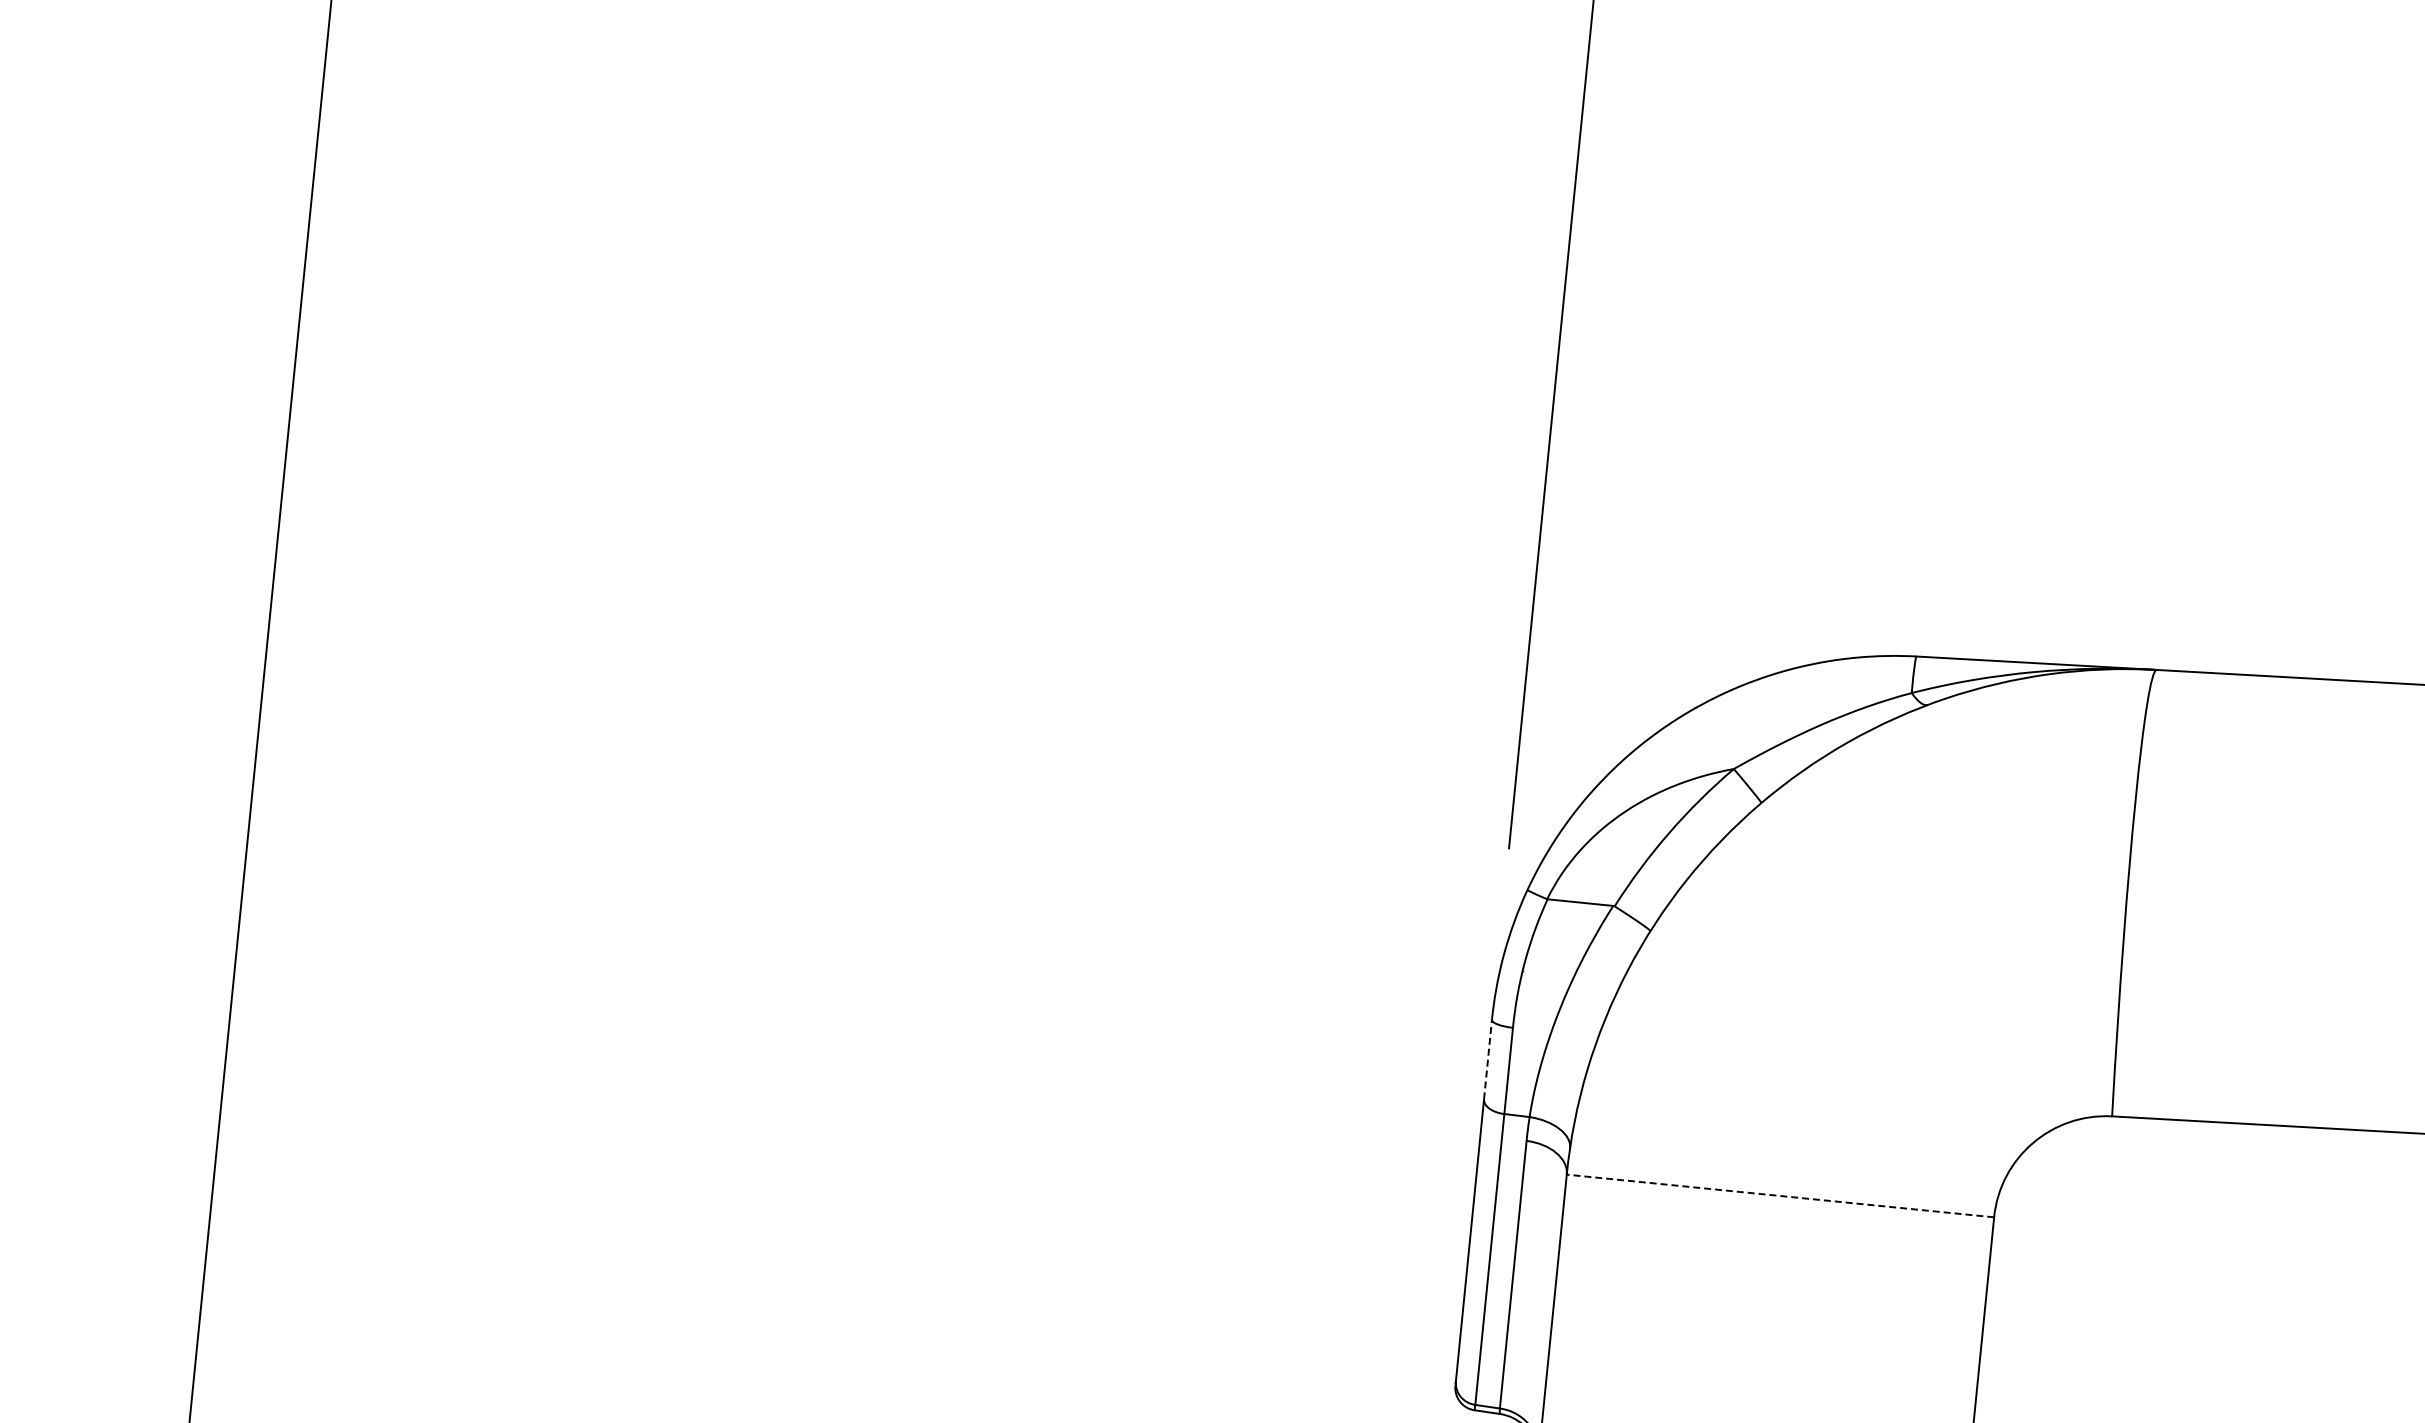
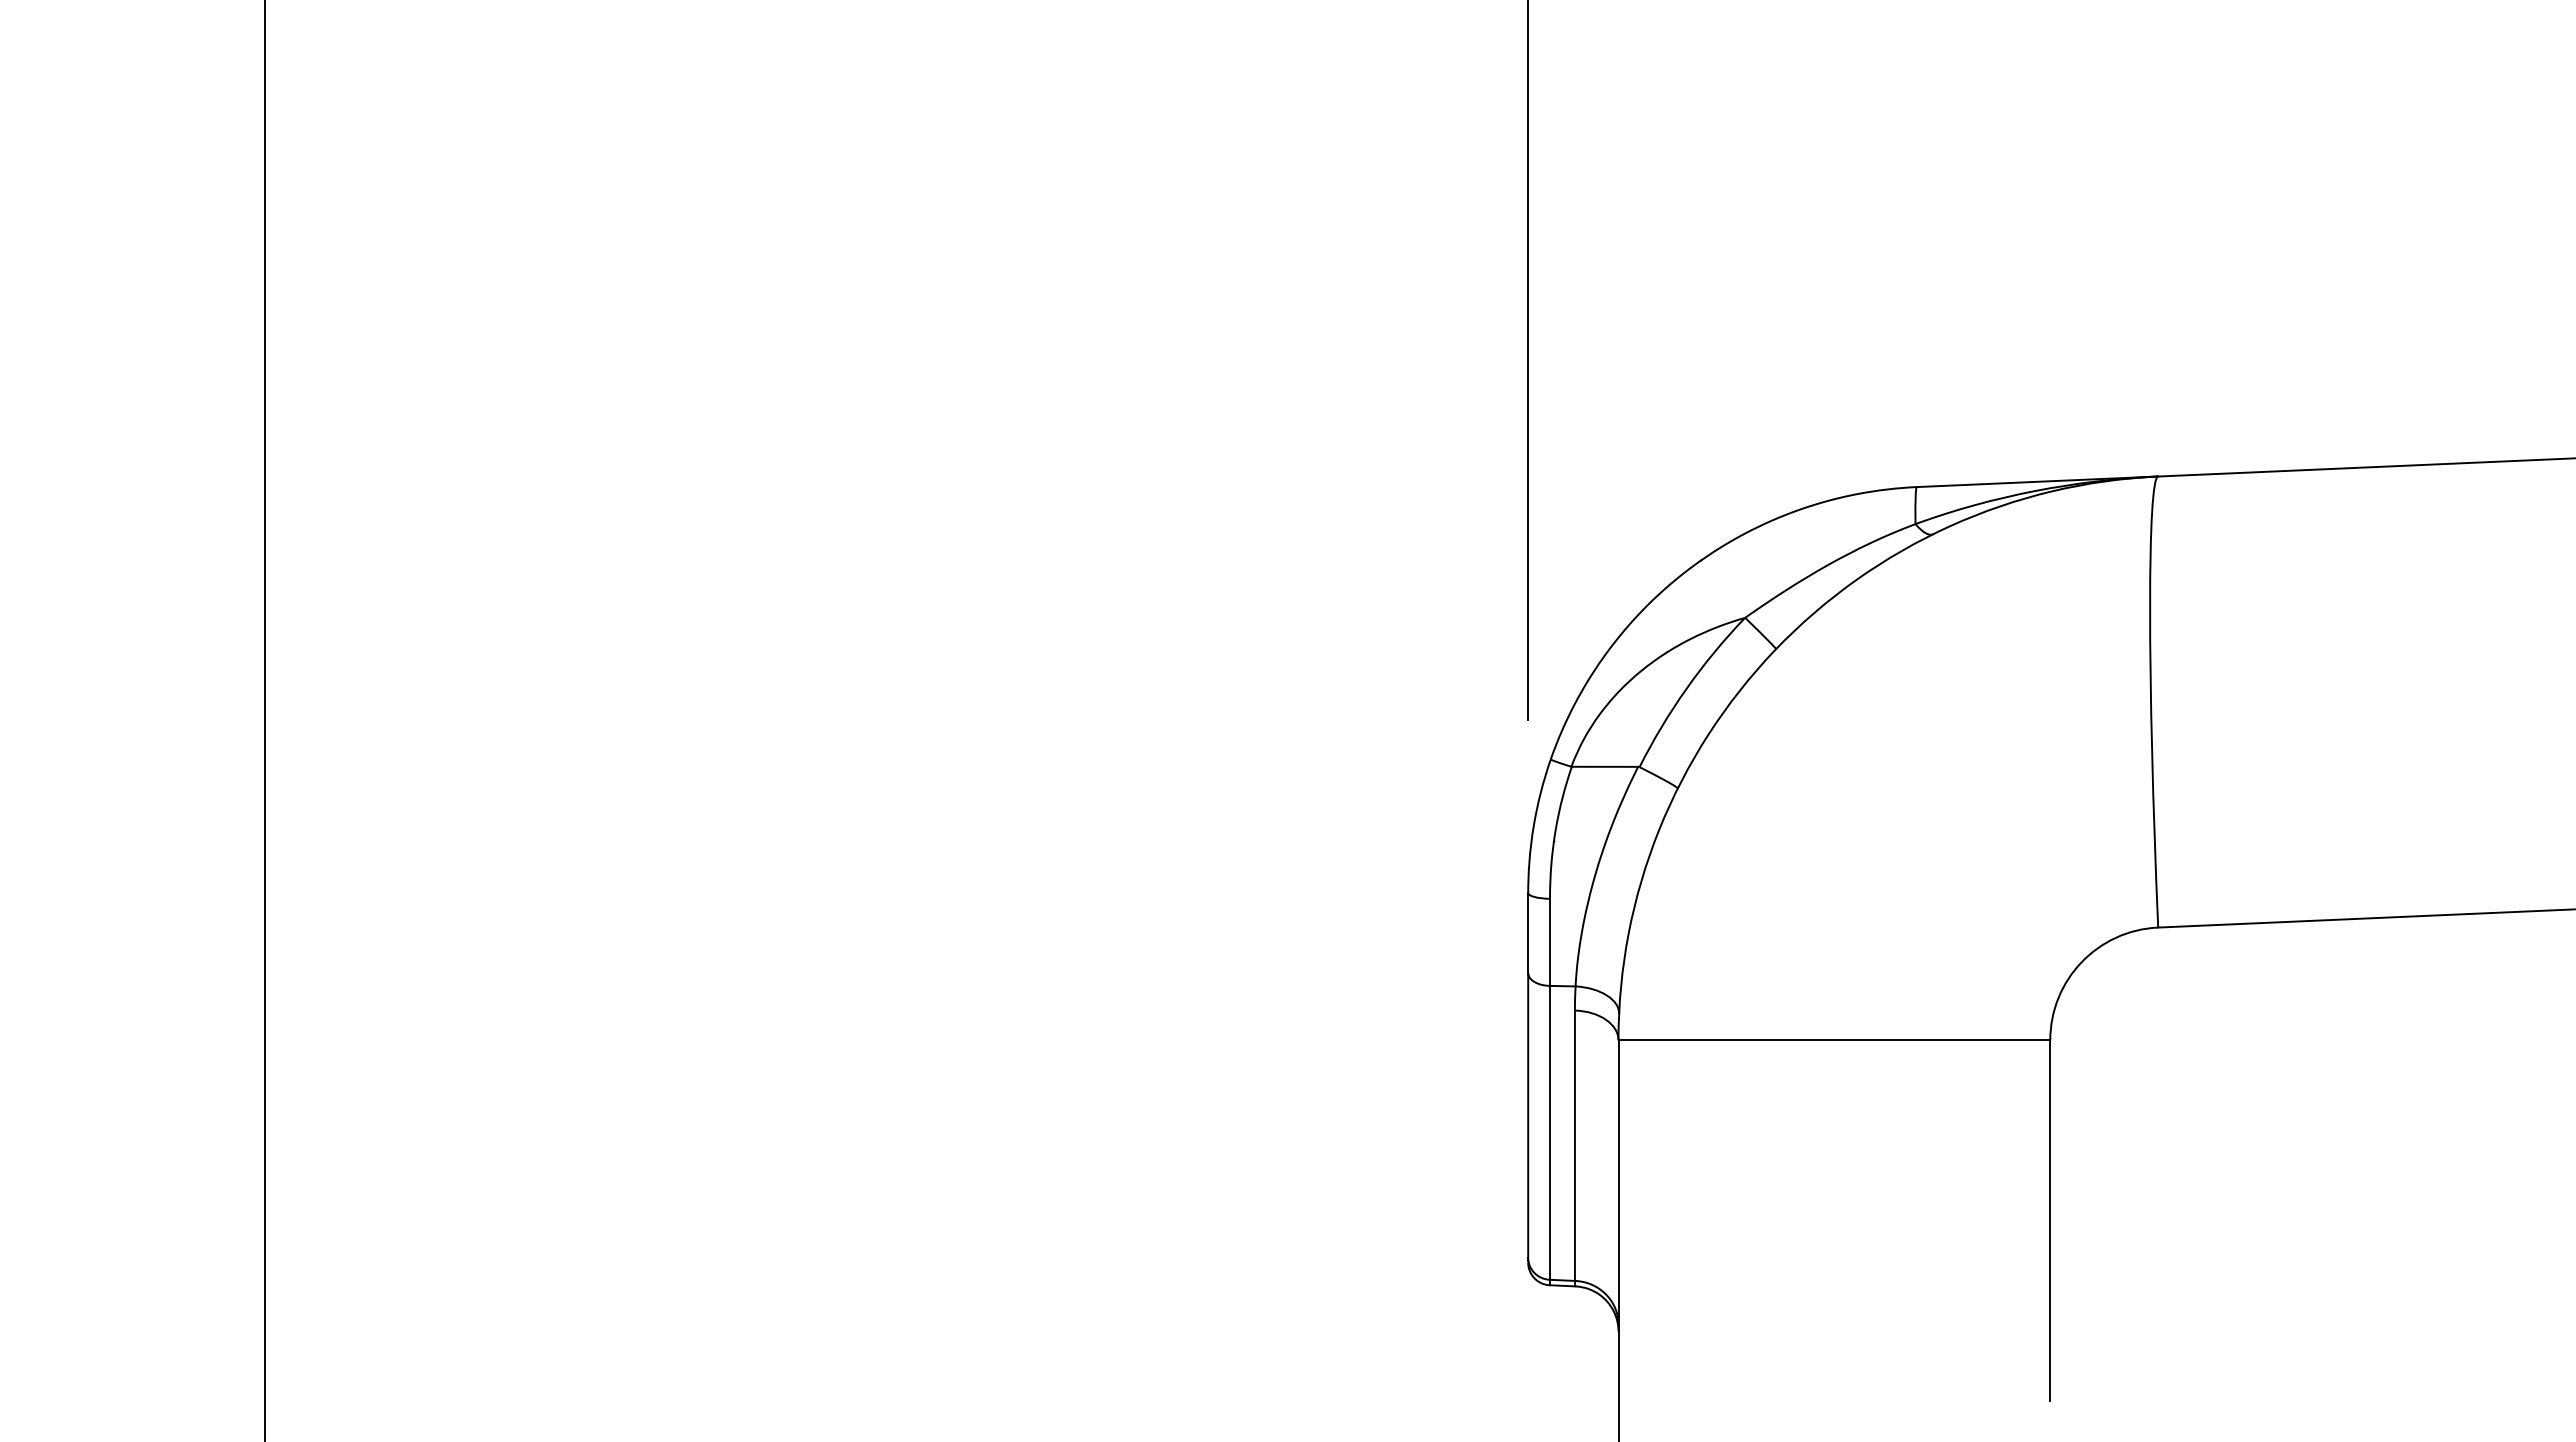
line: (1488, 1059) -> (1528, 932), dashed -> solid
line: (1780, 1196) -> (1834, 1040), dashed -> solid

